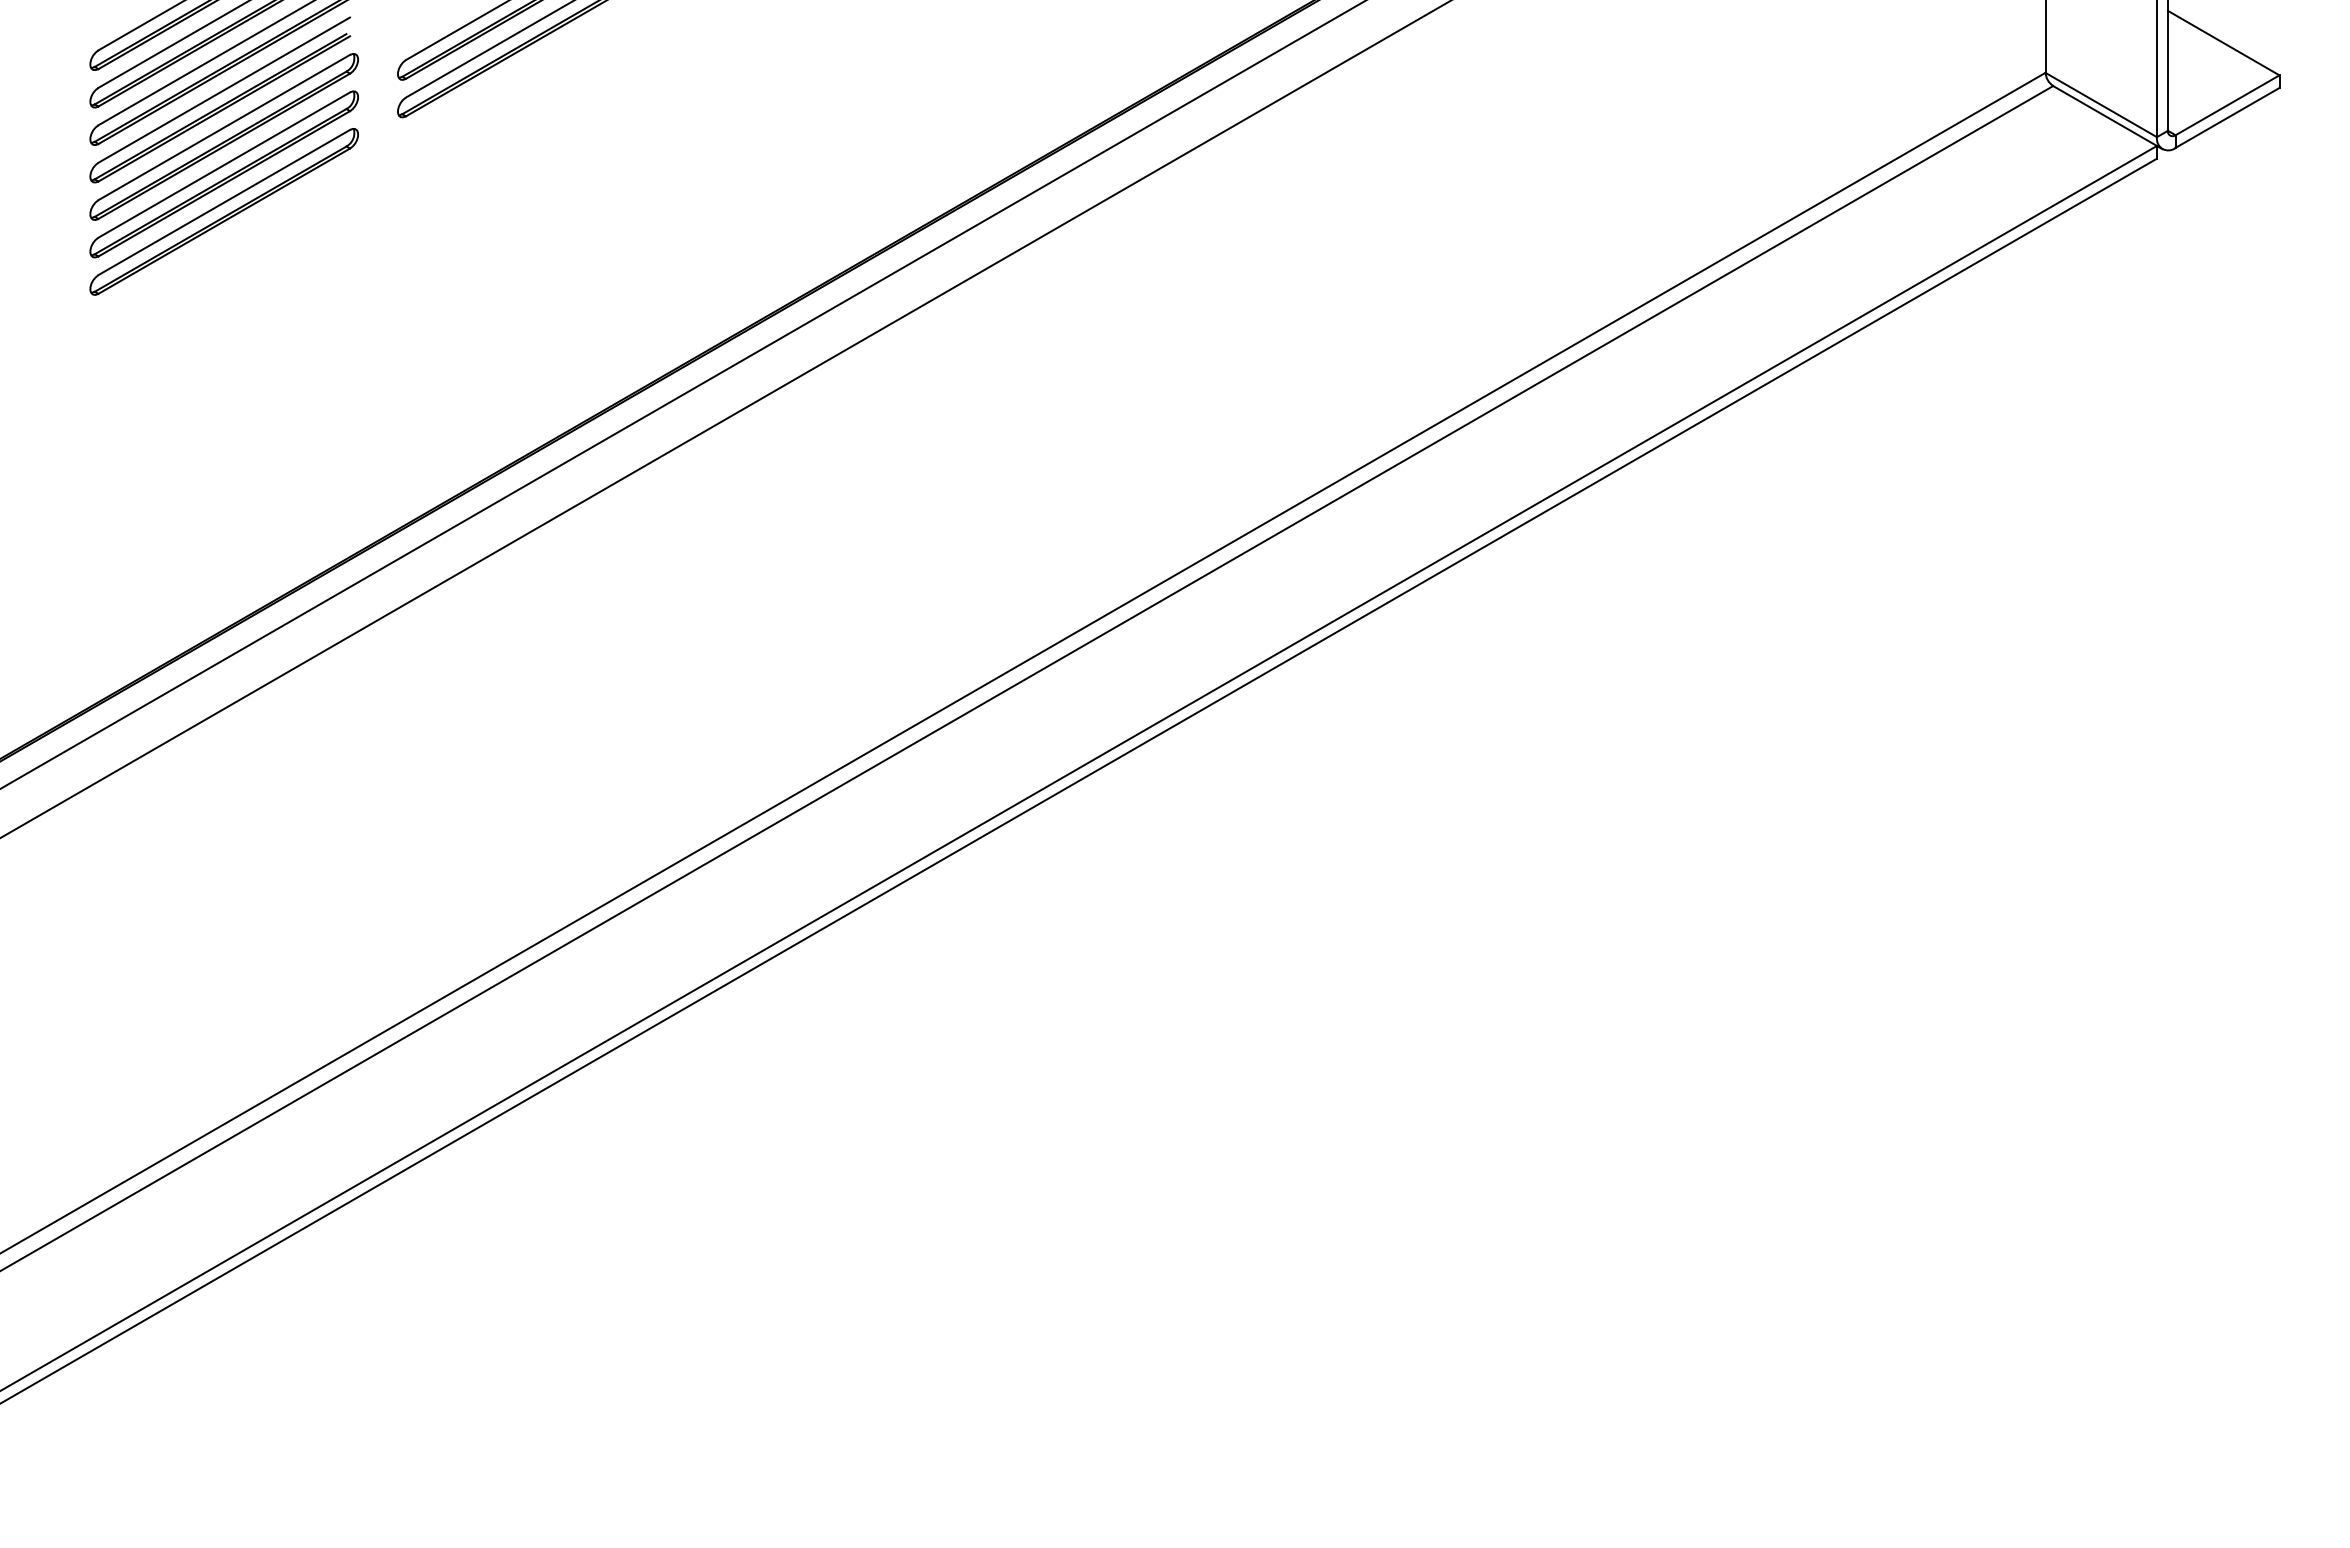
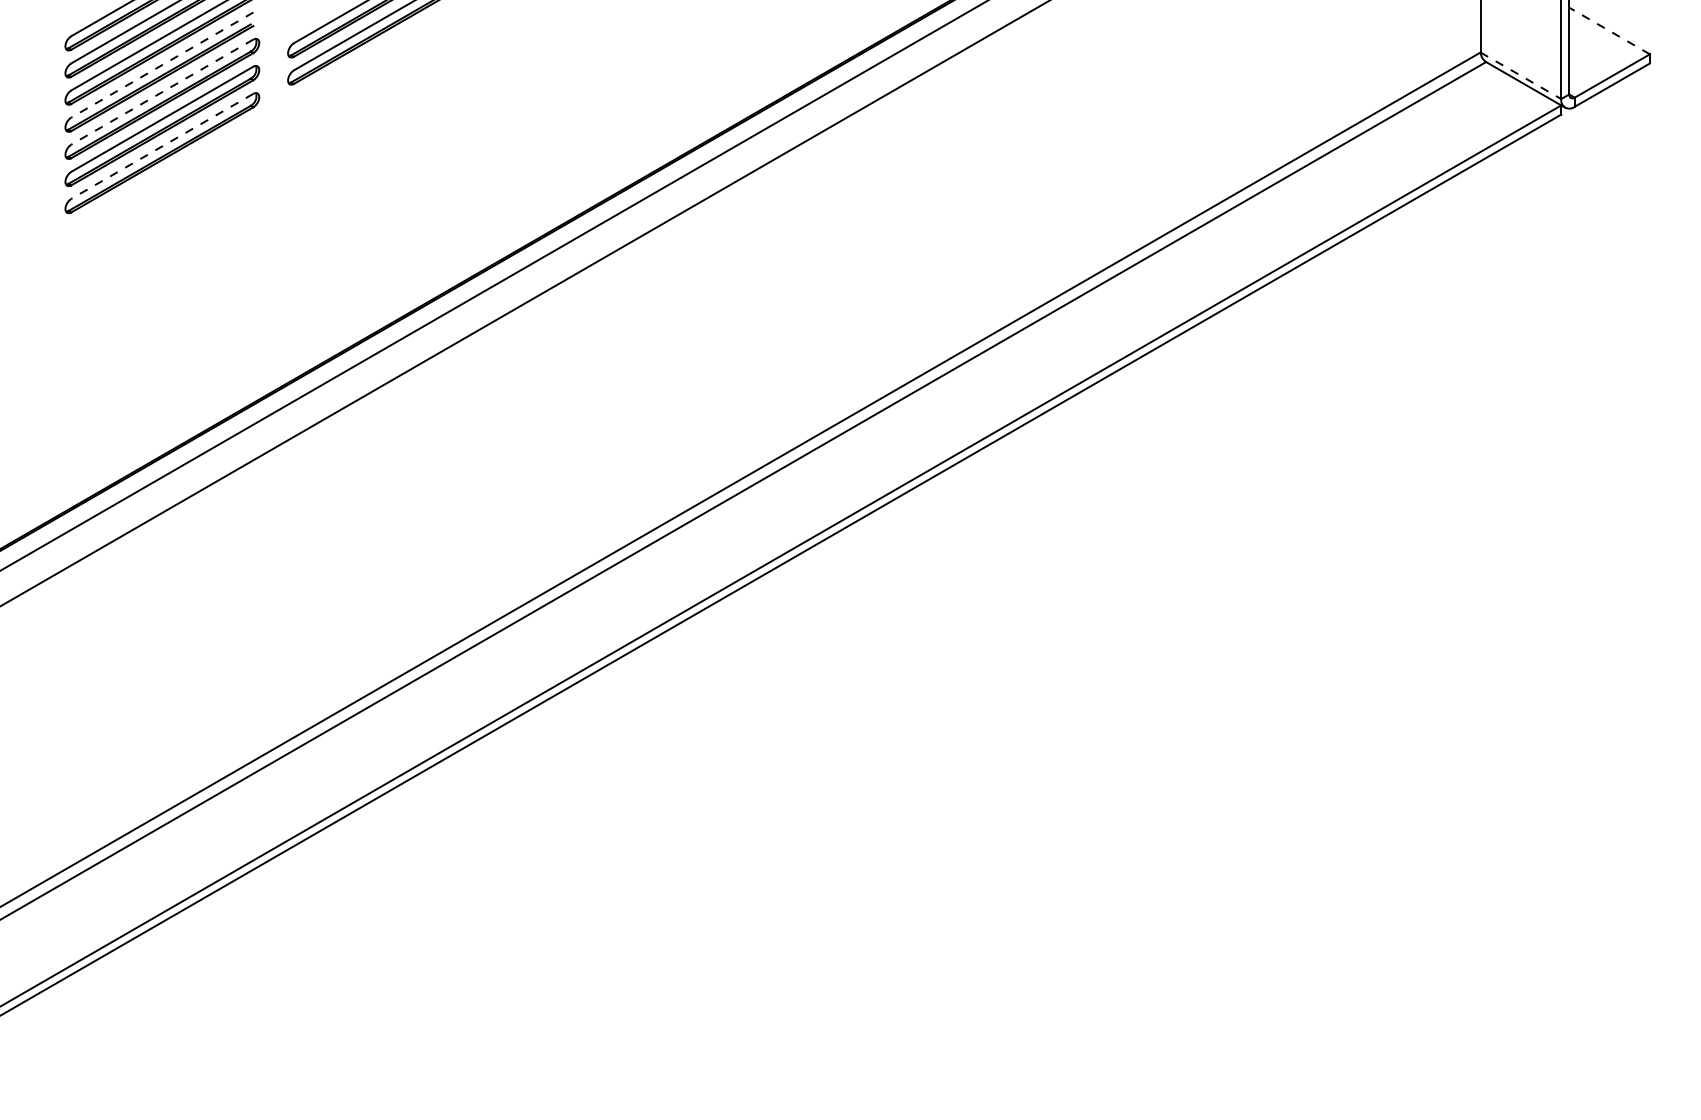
line: (2223, 42) -> (1609, 30), solid -> dashed
line: (223, 90) -> (161, 65), solid -> dashed
line: (2101, 105) -> (1521, 76), solid -> dashed
line: (223, 127) -> (161, 92), solid -> dashed
line: (223, 202) -> (161, 146), solid -> dashed

